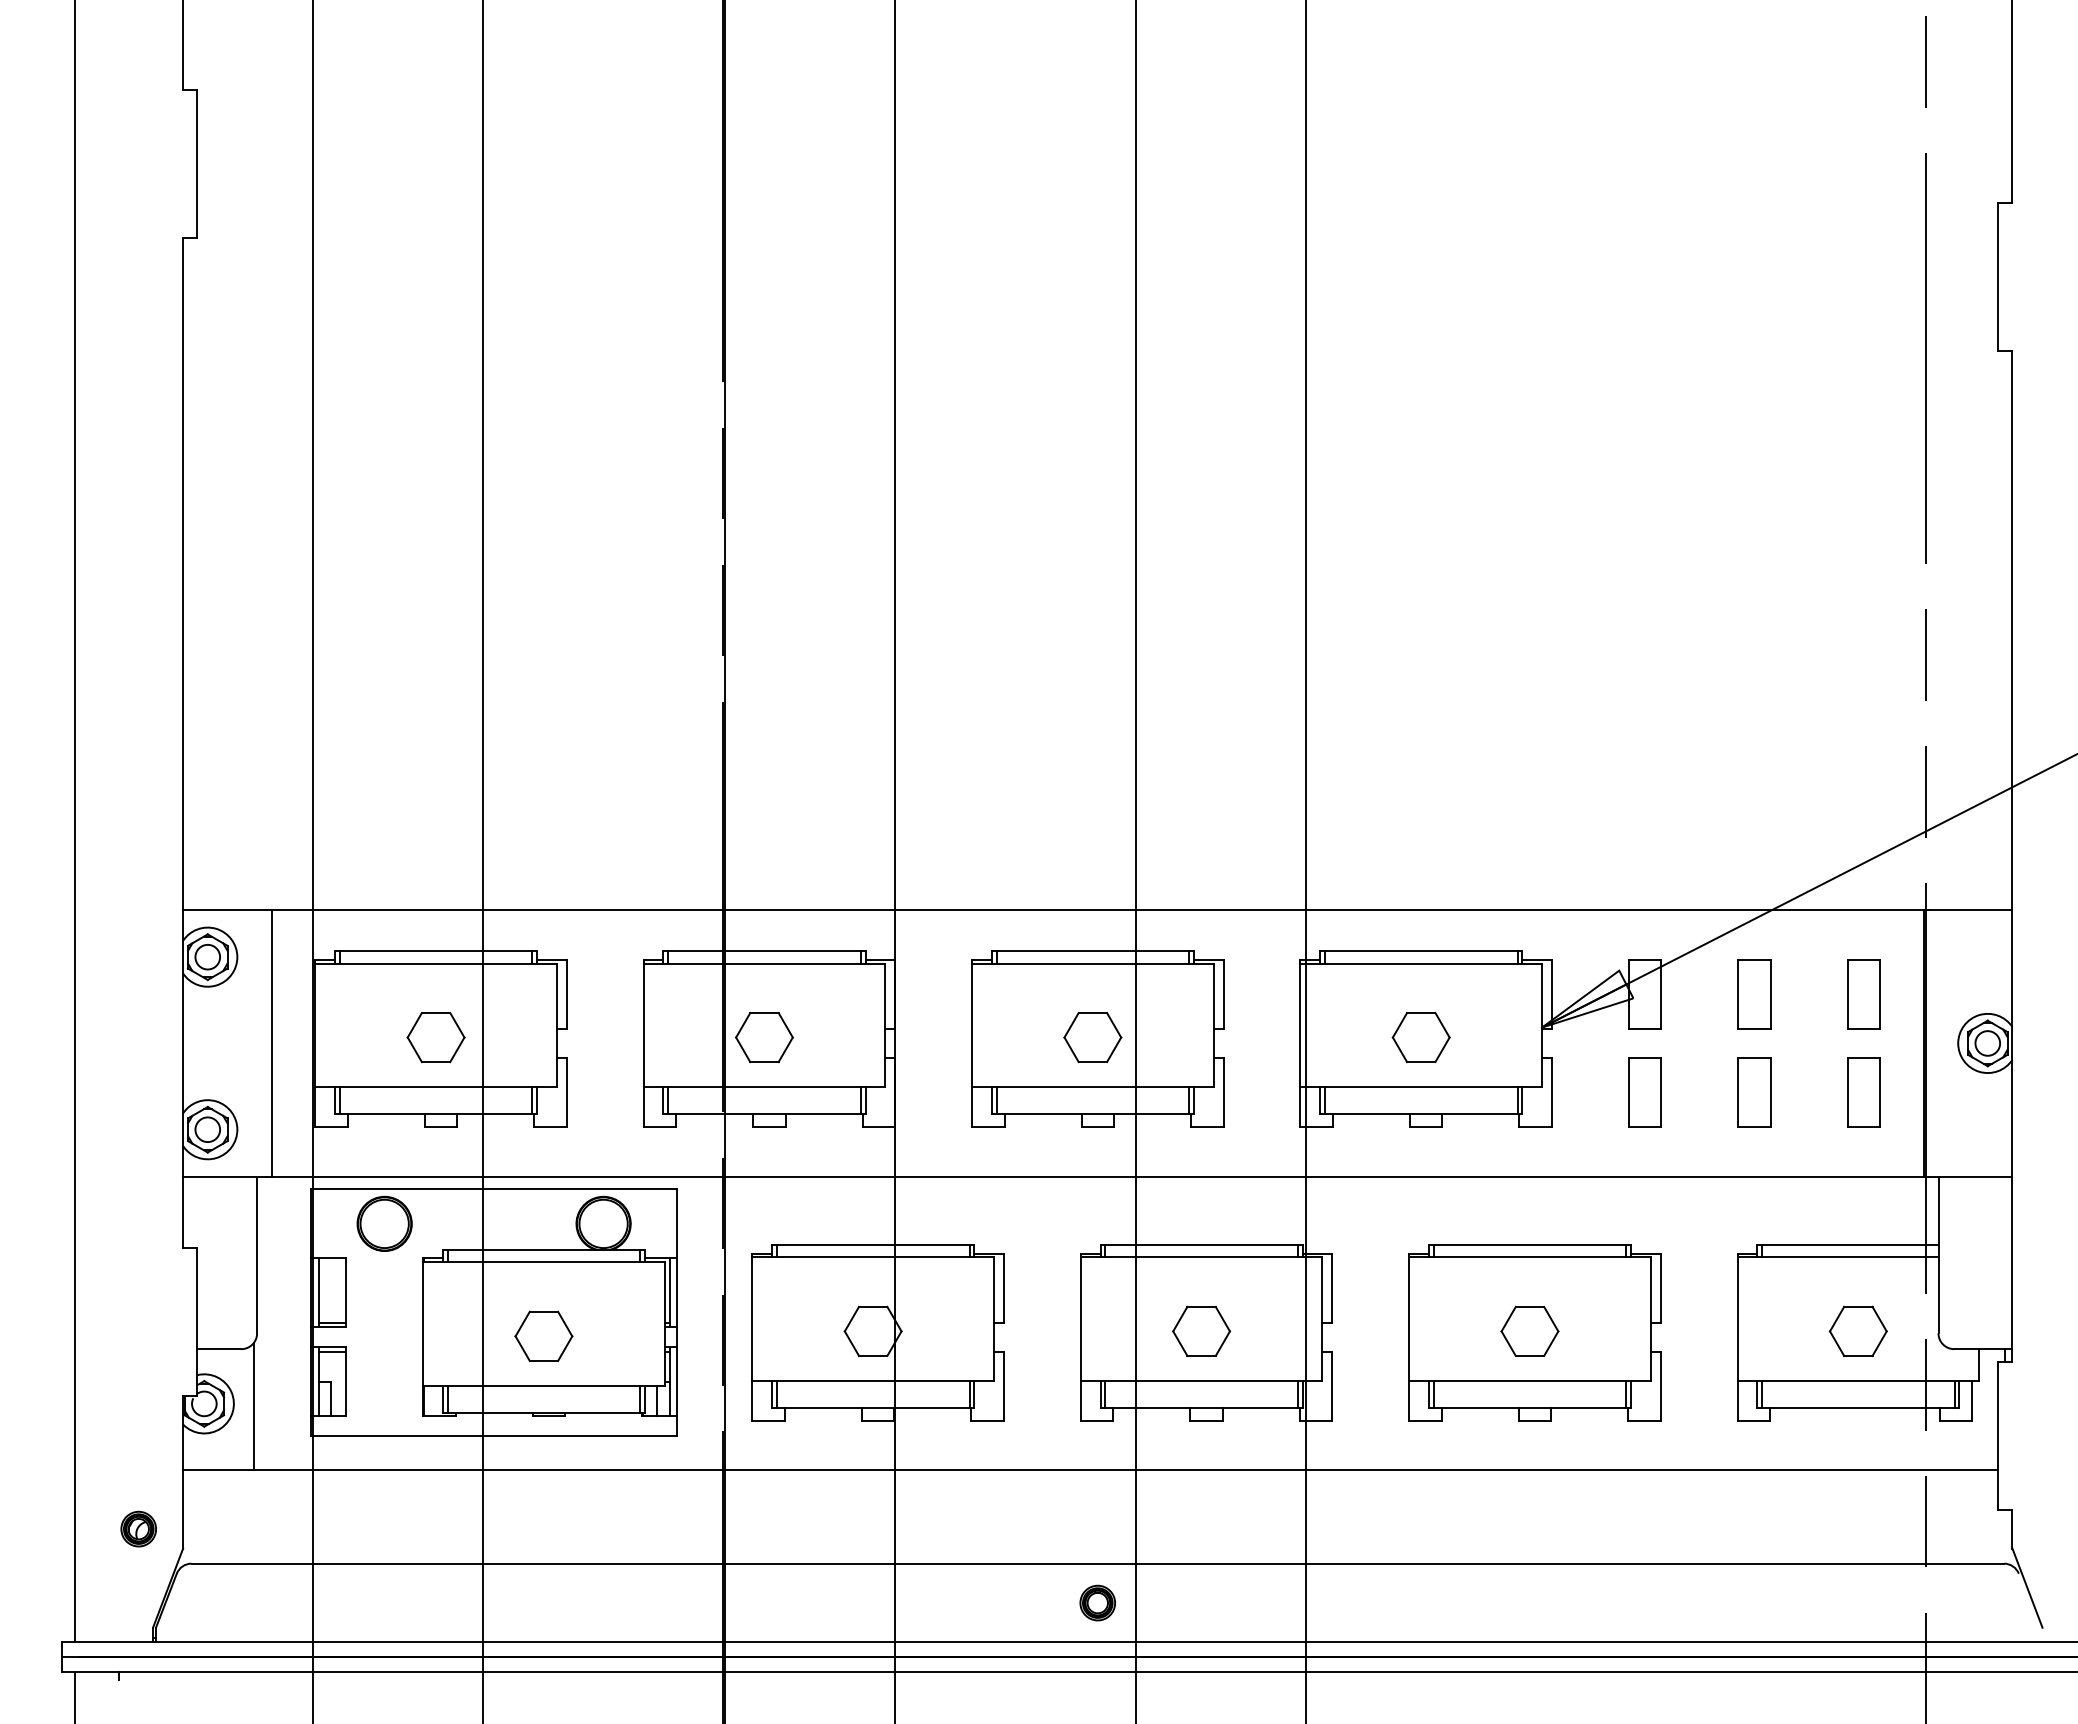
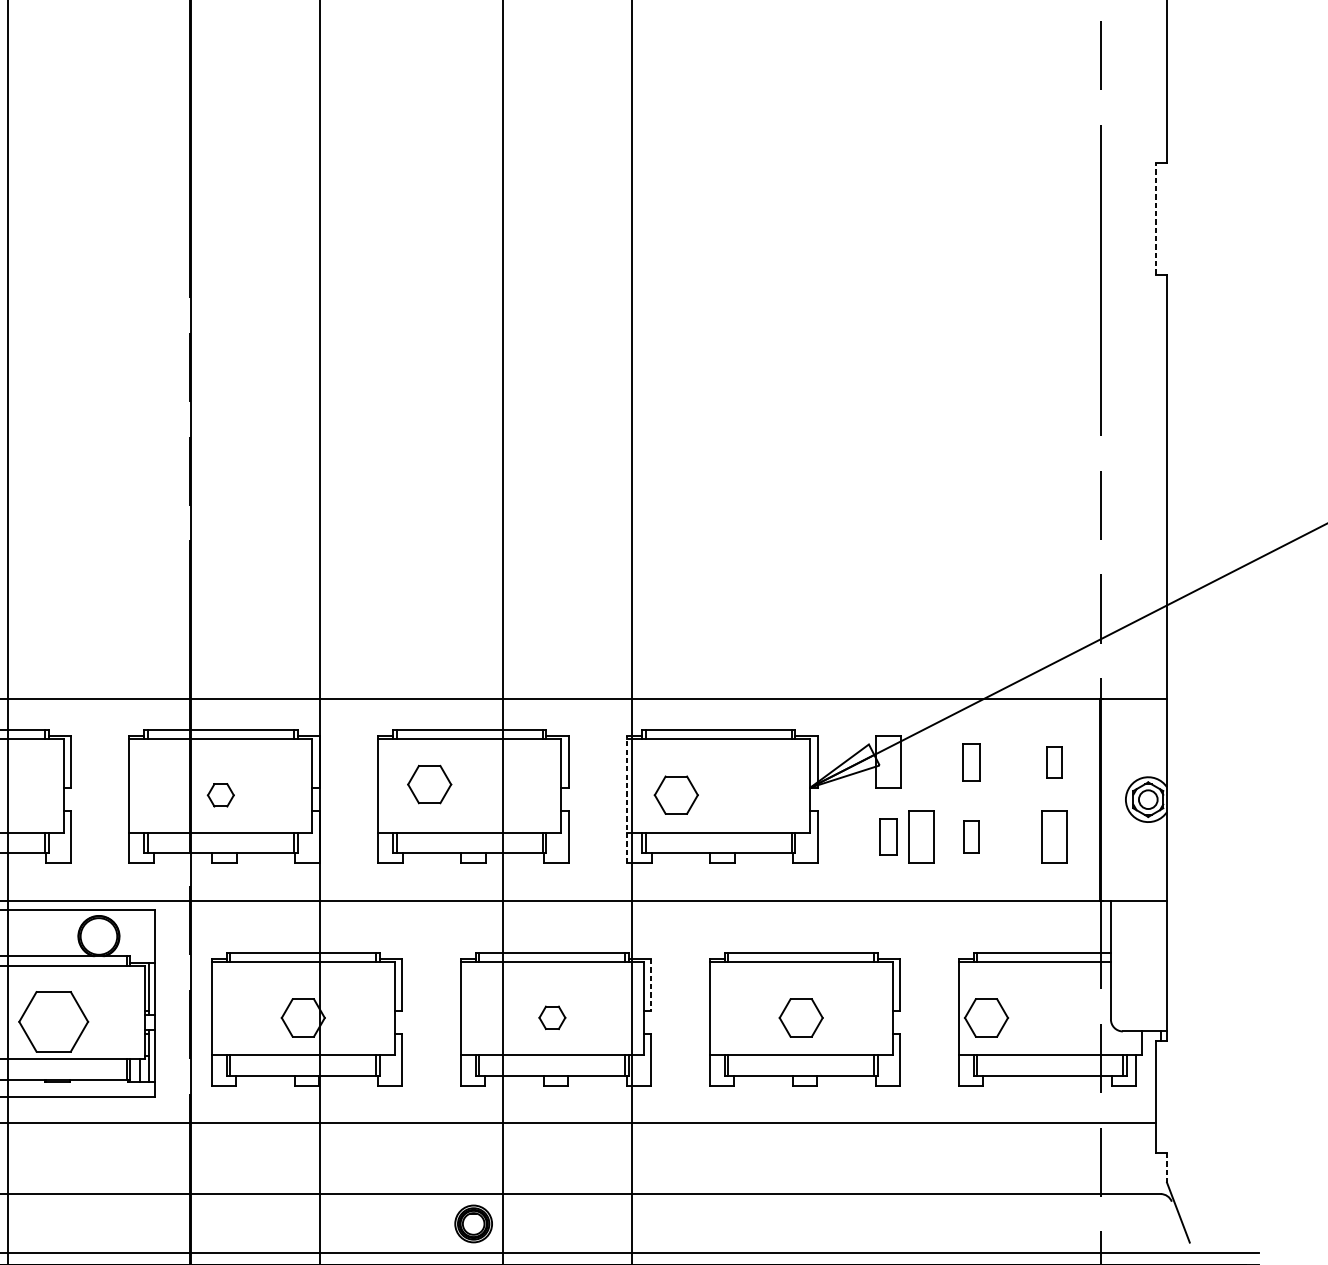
line: (1998, 277) -> (1156, 219), solid -> dashed
part: (1754, 994) -> (971, 762), size x0.7
part: (1863, 994) -> (1054, 762), size x0.6
part: (764, 1037) -> (220, 795), size x0.6
part: (1092, 1037) -> (429, 784), moved
part: (1420, 1037) -> (675, 795), moved
line: (1300, 1043) -> (627, 799), solid -> dashed
part: (1644, 1092) -> (888, 836), size x0.7
part: (1688, 1092) -> (921, 836), added
part: (1754, 1092) -> (971, 836), size x0.6
line: (1332, 1288) -> (651, 985), solid -> dashed
part: (1201, 1330) -> (552, 1017), size x0.6
part: (1857, 1330) -> (985, 1017), moved
part: (543, 1335) -> (53, 1021), size x1.6
line: (2012, 1529) -> (1167, 1168), solid -> dashed
part: (1097, 1602) -> (473, 1223), size x1.4

